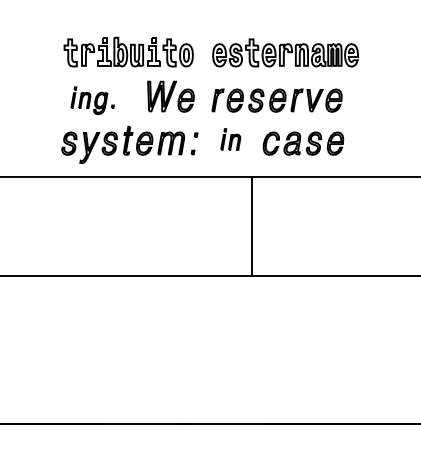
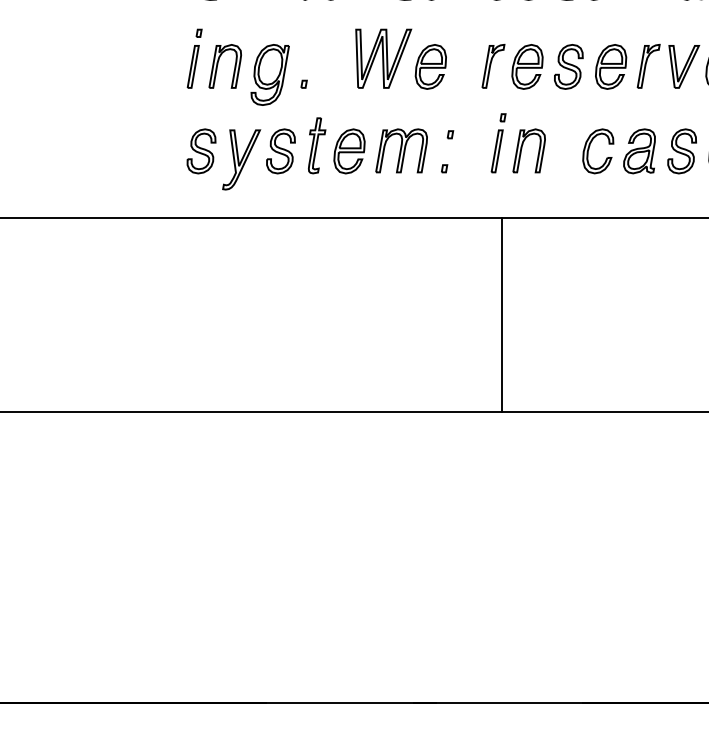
part: (92, 100) -> (246, 66), size x1.43
part: (230, 139) -> (518, 143), size x1.43
line: (252, 226) -> (502, 314), moved

